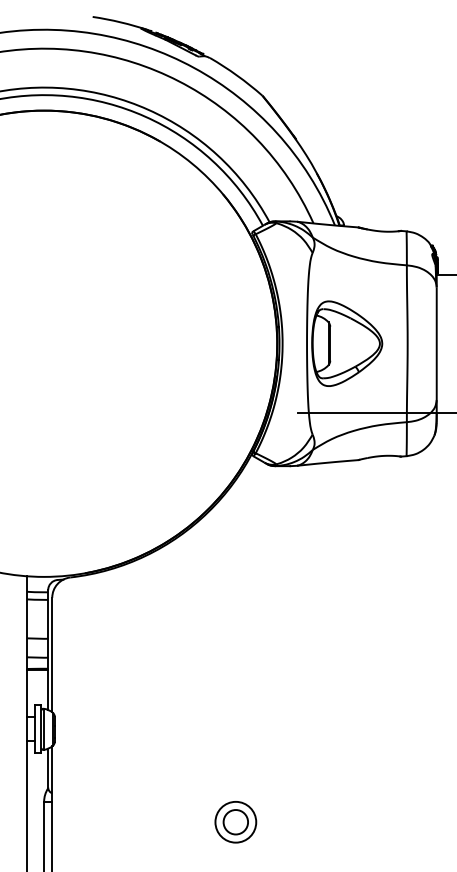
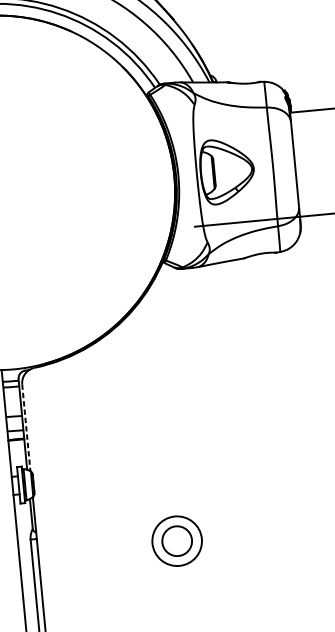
line: (52, 655) -> (26, 428), solid -> dashed
part: (235, 822) -> (177, 541), size x1.6

